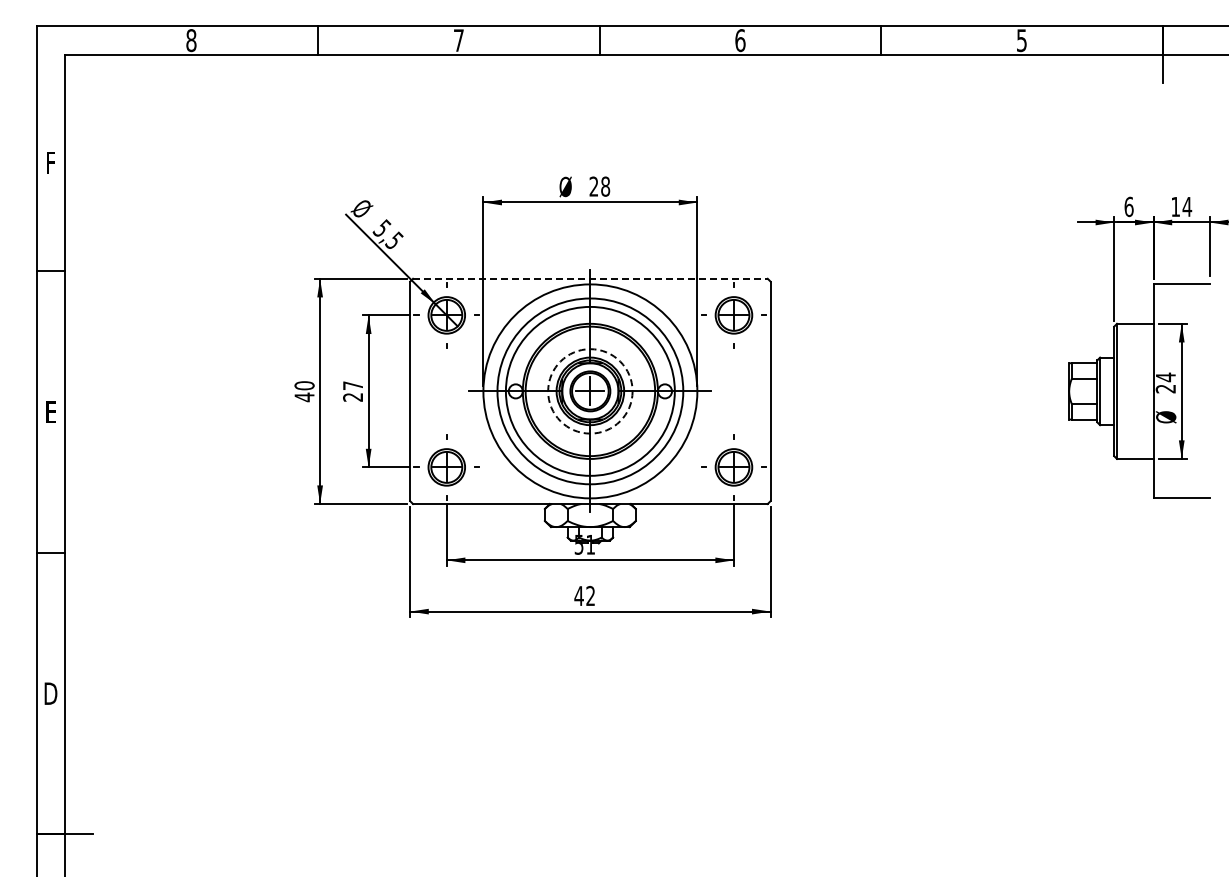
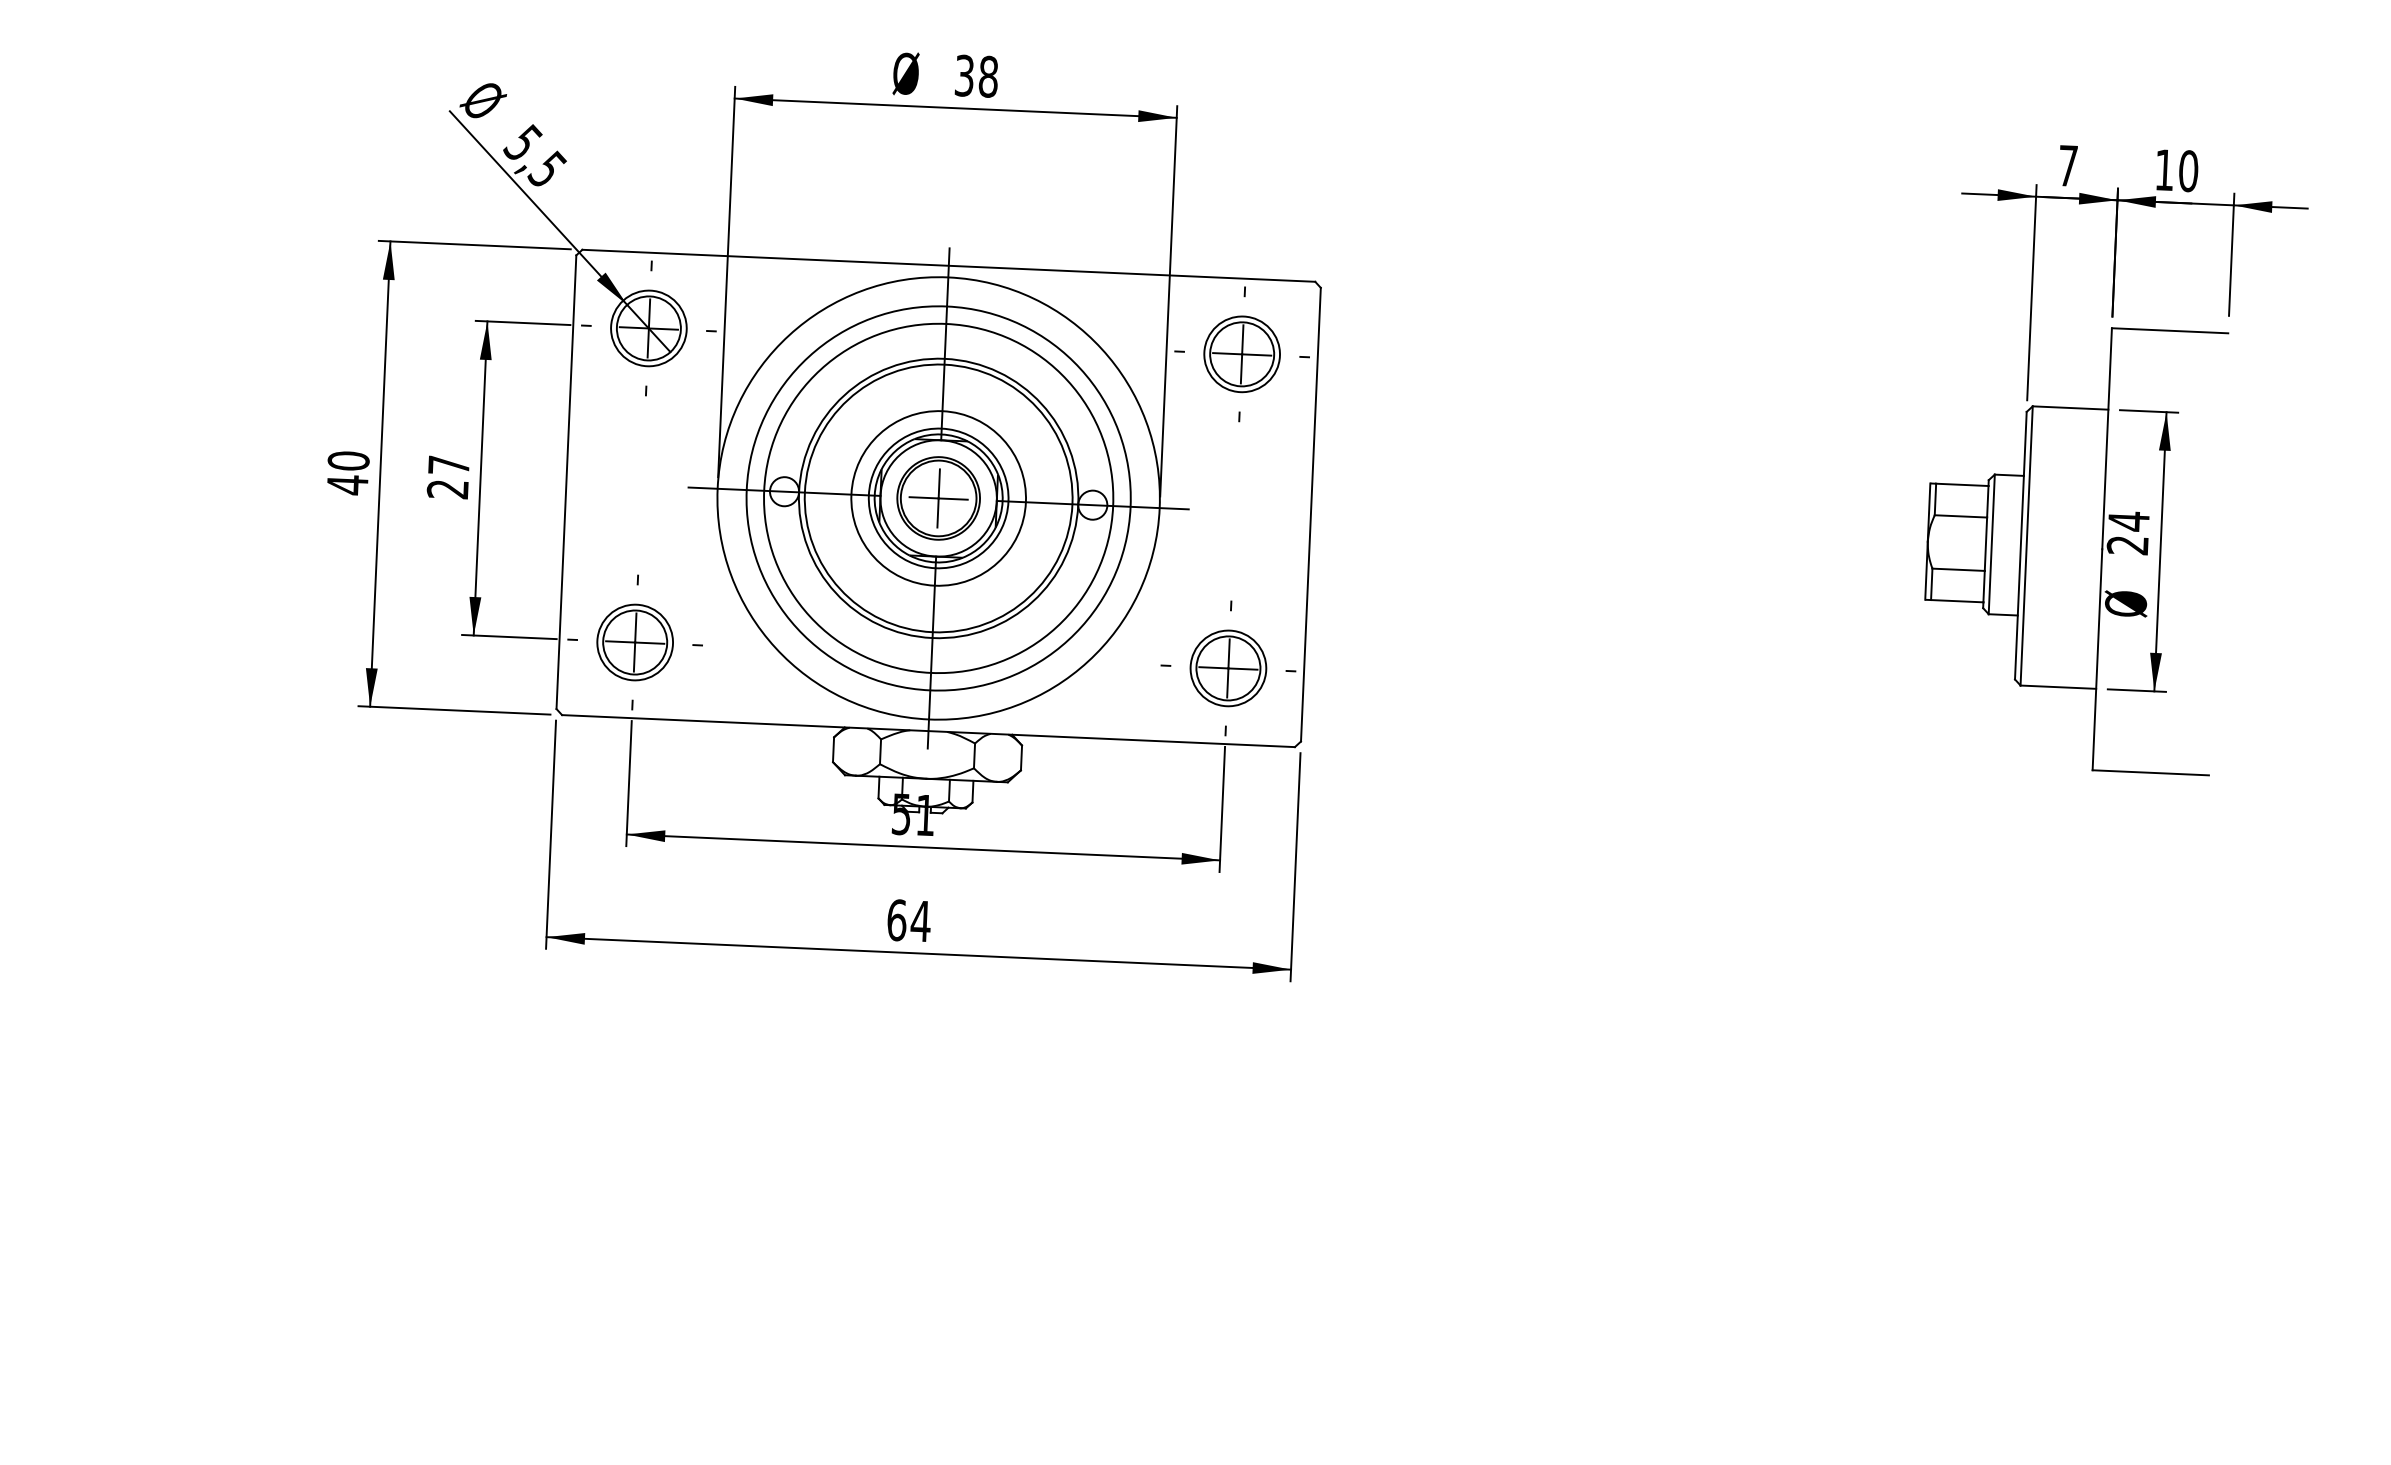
text: (593, 186) -> (963, 75), 28 -> 38
text: (1128, 206) -> (2067, 164), 6 -> 7
text: (1187, 206) -> (2188, 170), 14 -> 10
line: (590, 278) -> (949, 265), dashed -> solid
circle: (590, 391) -> (938, 498), dashed -> solid
text: (584, 595) -> (908, 919), 42 -> 64

